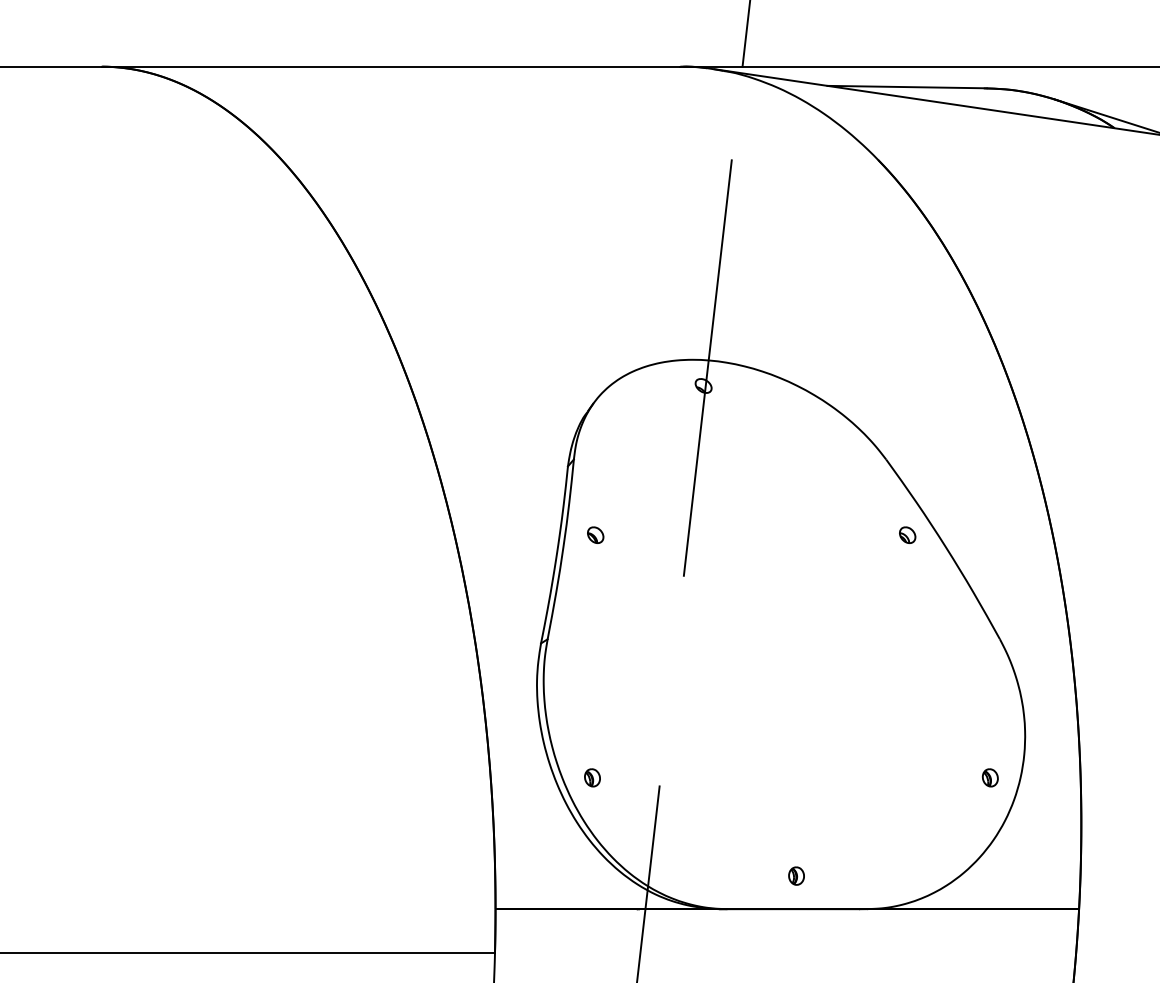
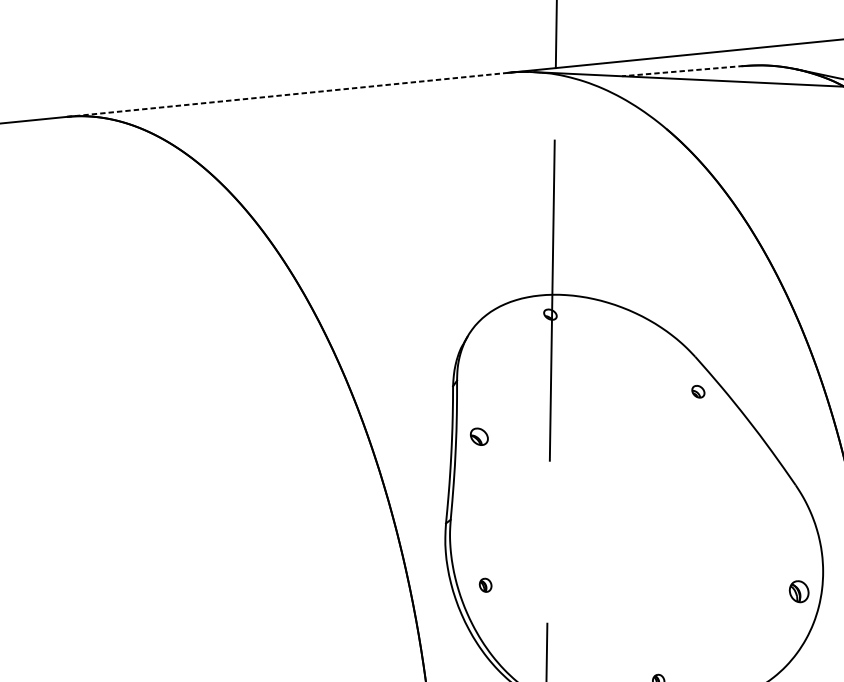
line: (390, 66) -> (287, 94), solid -> dashed
line: (907, 87) -> (683, 71), solid -> dashed
part: (595, 534) -> (479, 436), size x1.4
part: (907, 534) -> (698, 391), moved
part: (592, 777) -> (485, 585), moved
part: (989, 777) -> (798, 591), size x1.6

